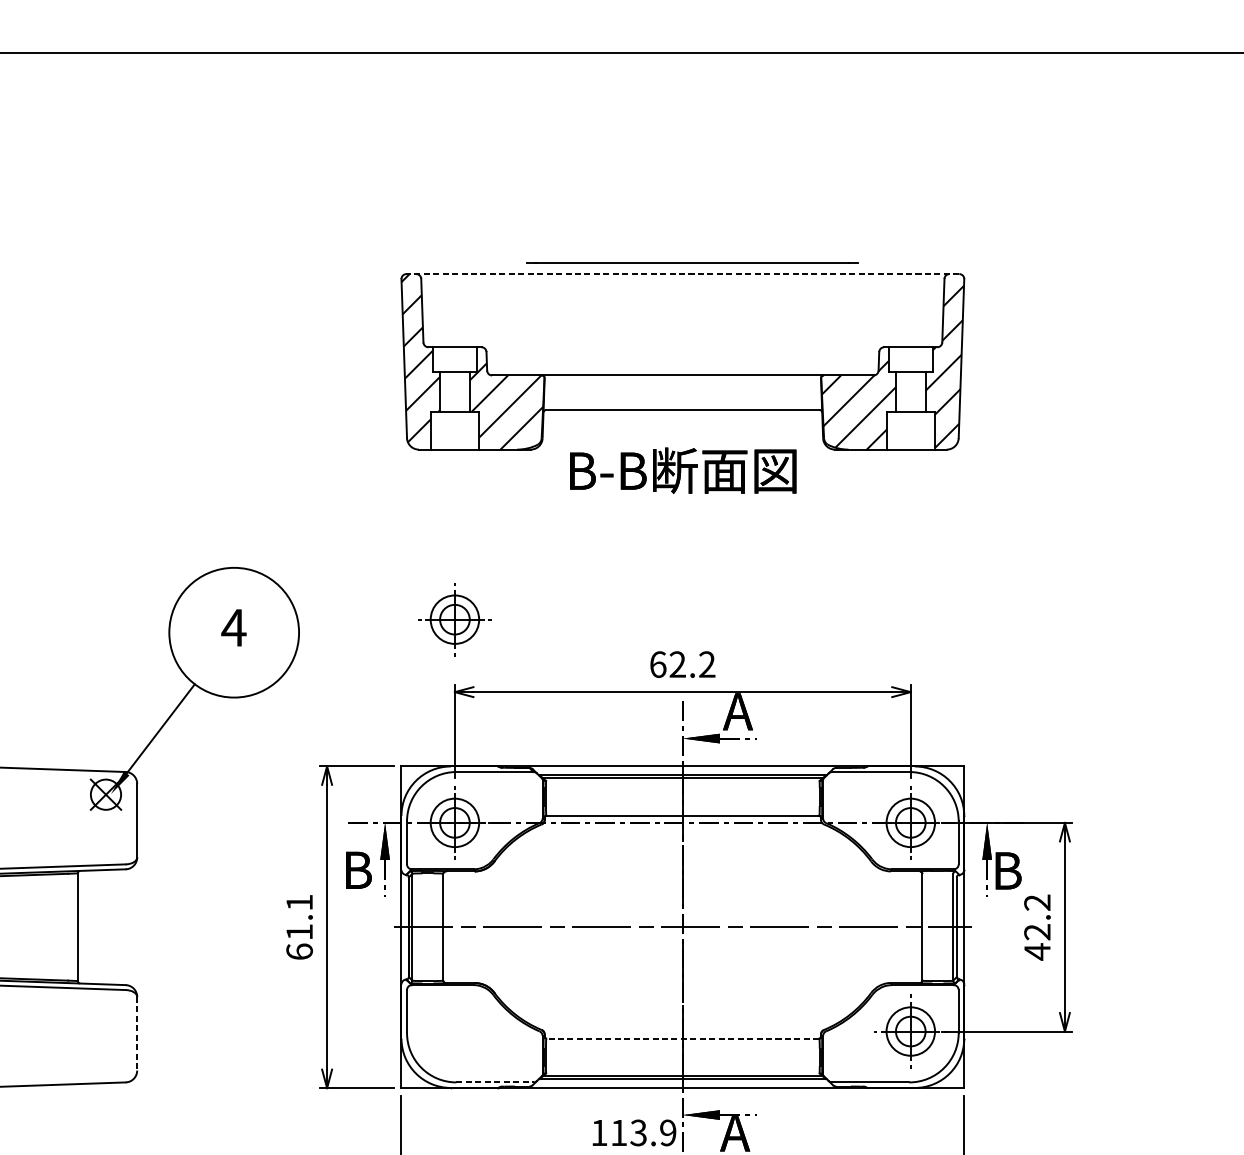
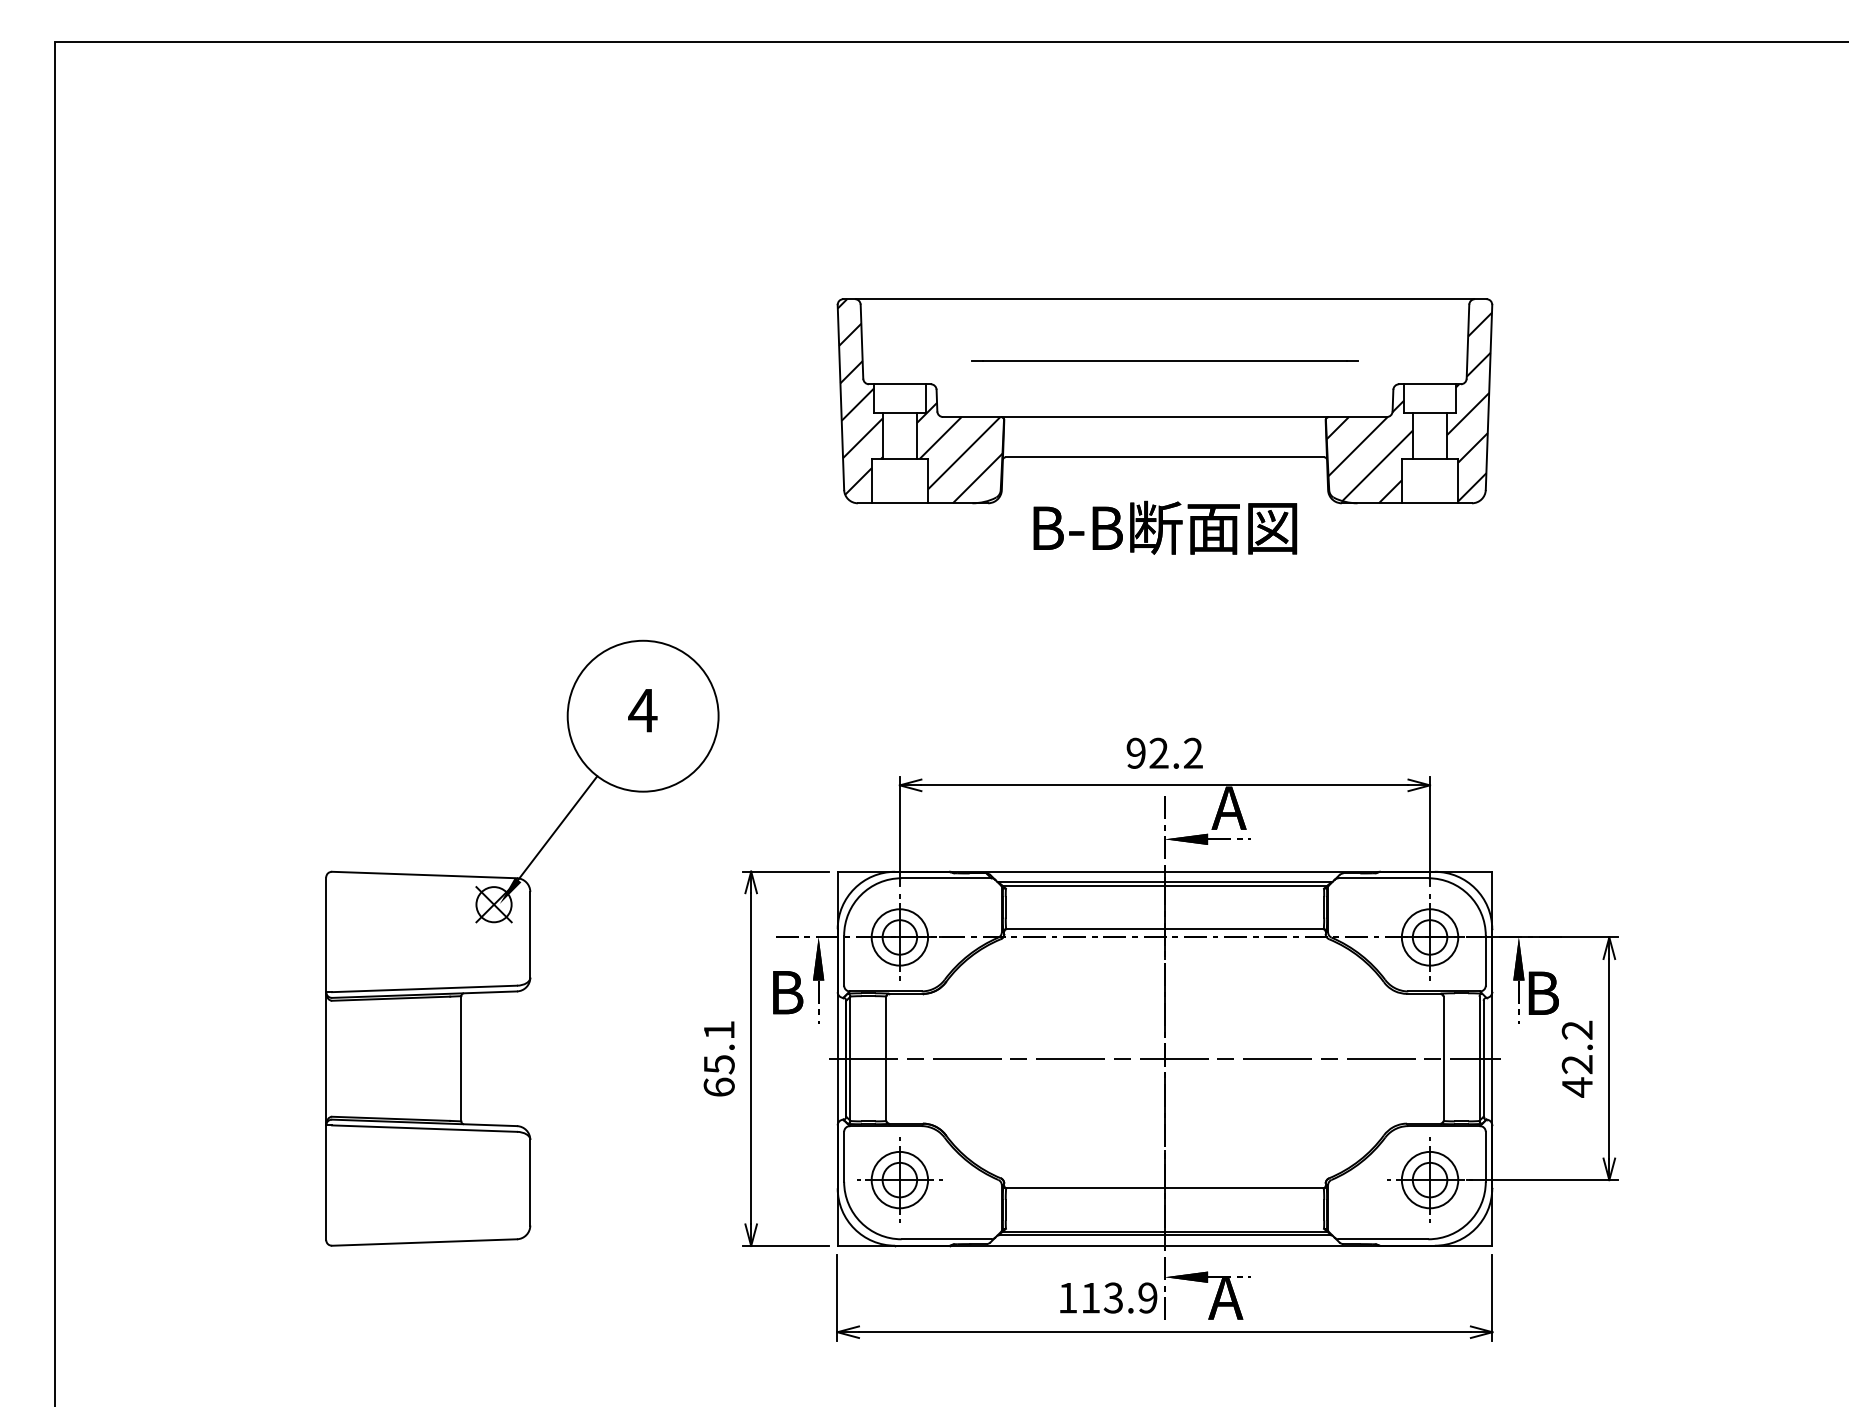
line: (691, 262) -> (1164, 360), moved
line: (682, 274) -> (1164, 299), dashed -> solid
part: (454, 619) -> (899, 1179), moved
text: (657, 663) -> (1135, 752), 62.2 -> 92.2
text: (299, 932) -> (719, 1064), 61.1 -> 65.1
line: (137, 1033) -> (530, 1182), dashed -> solid
line: (682, 1038) -> (1164, 1188), dashed -> solid
line: (495, 1082) -> (946, 1239), dashed -> solid

